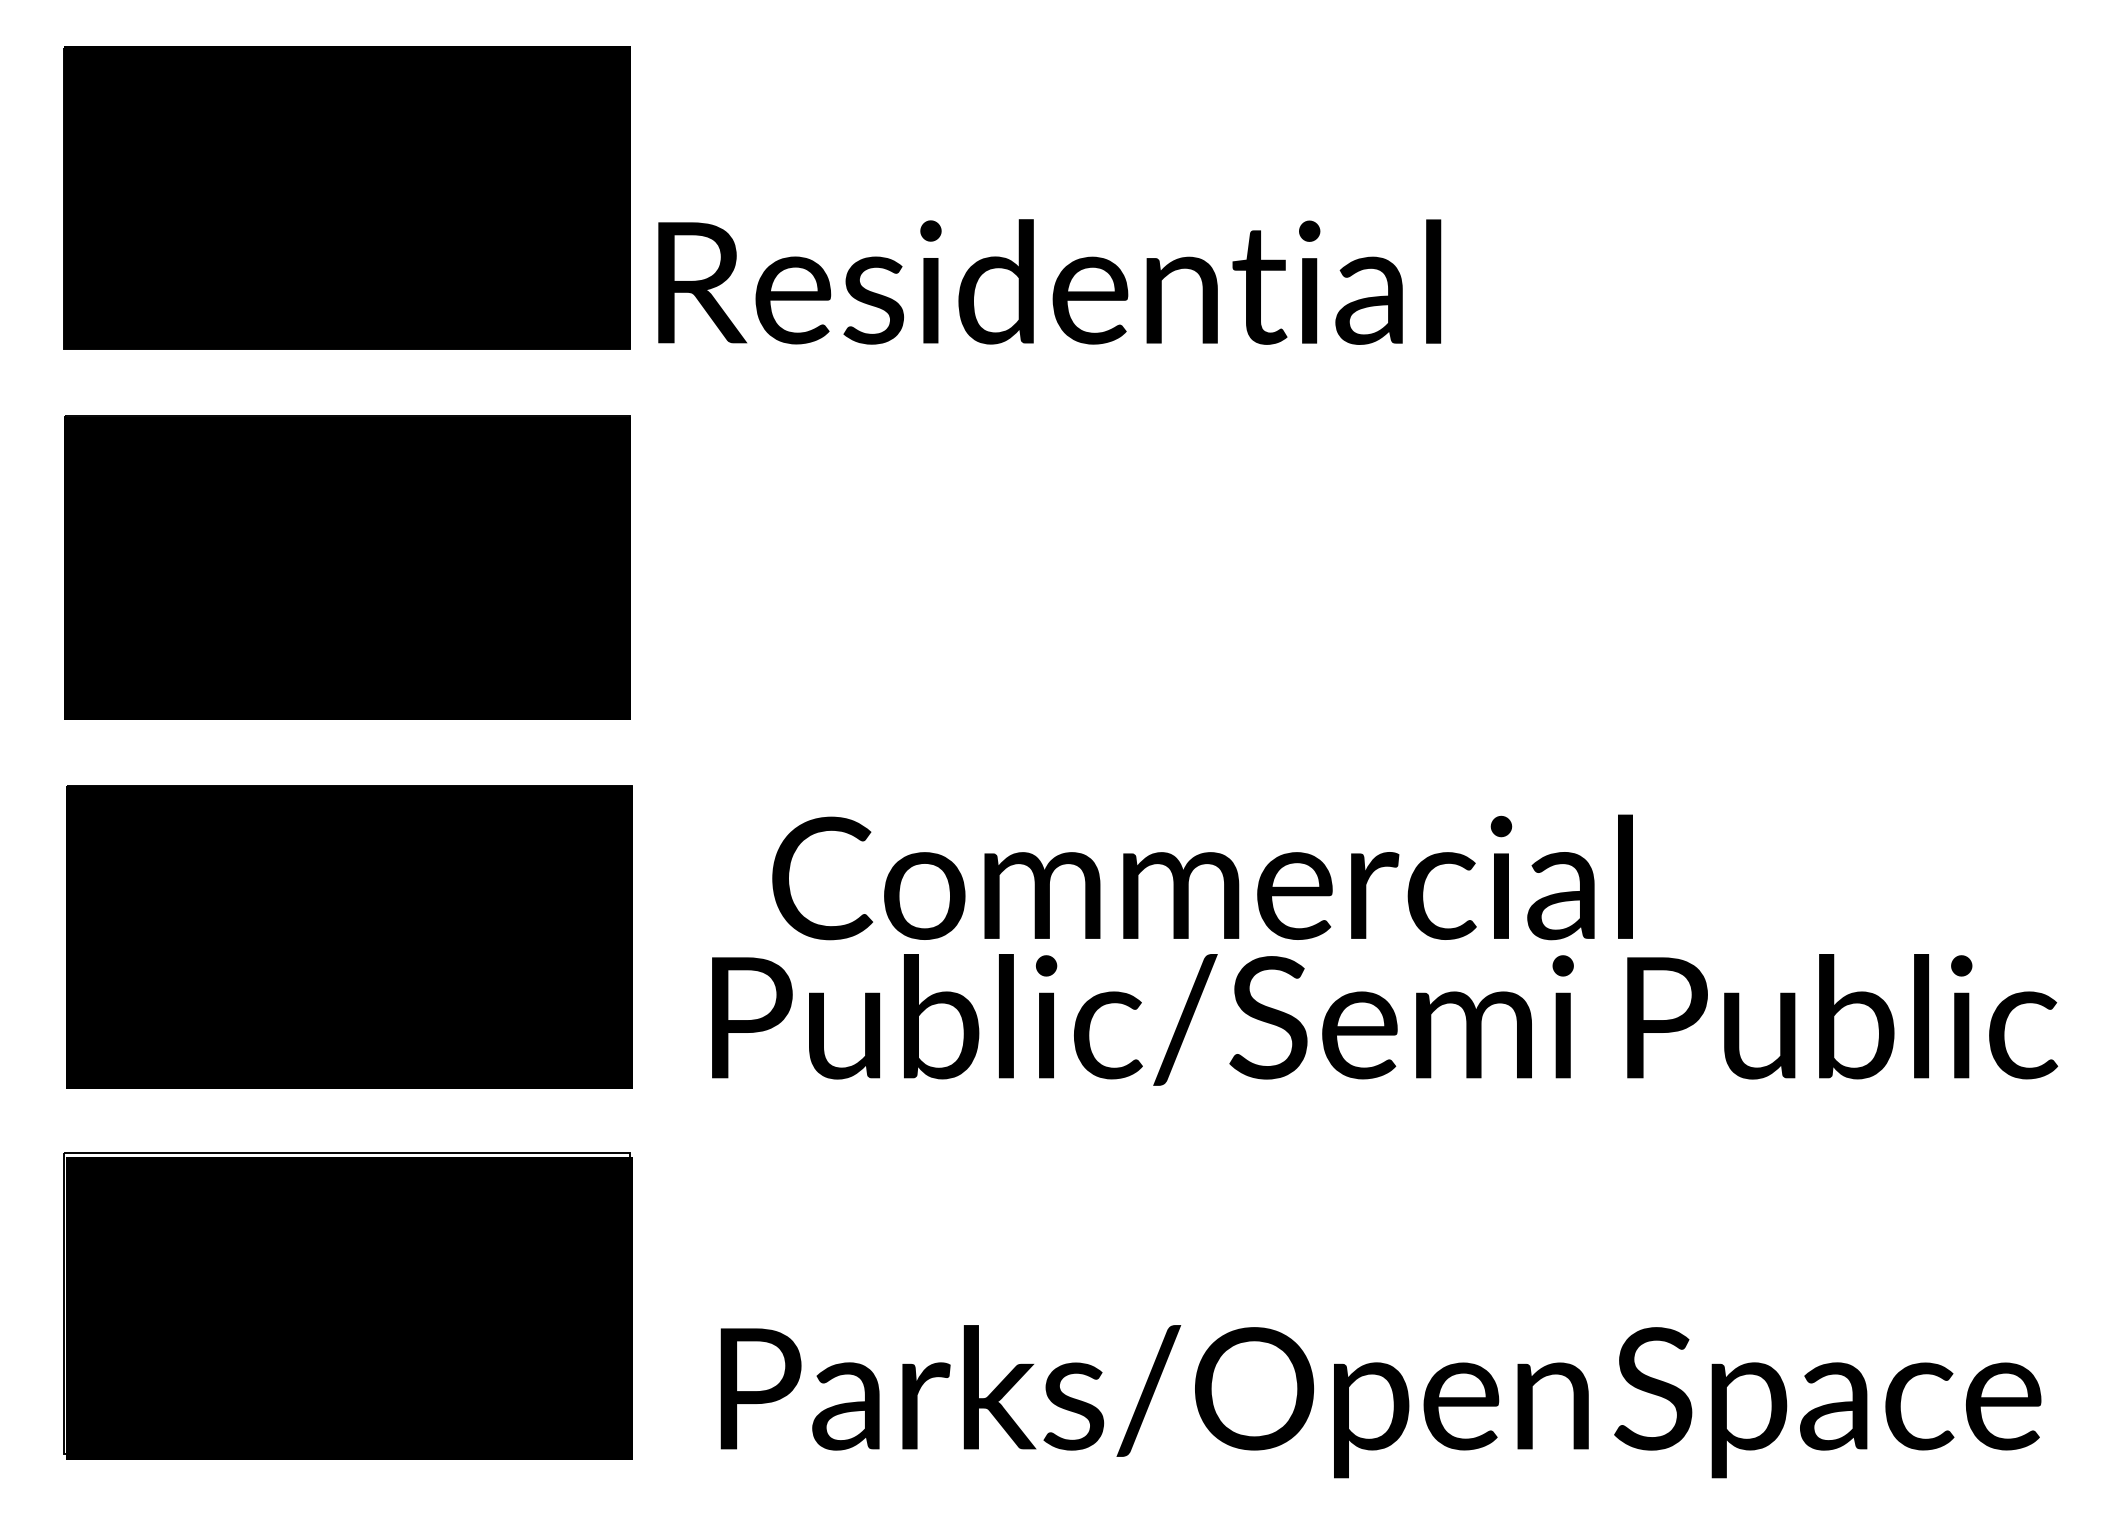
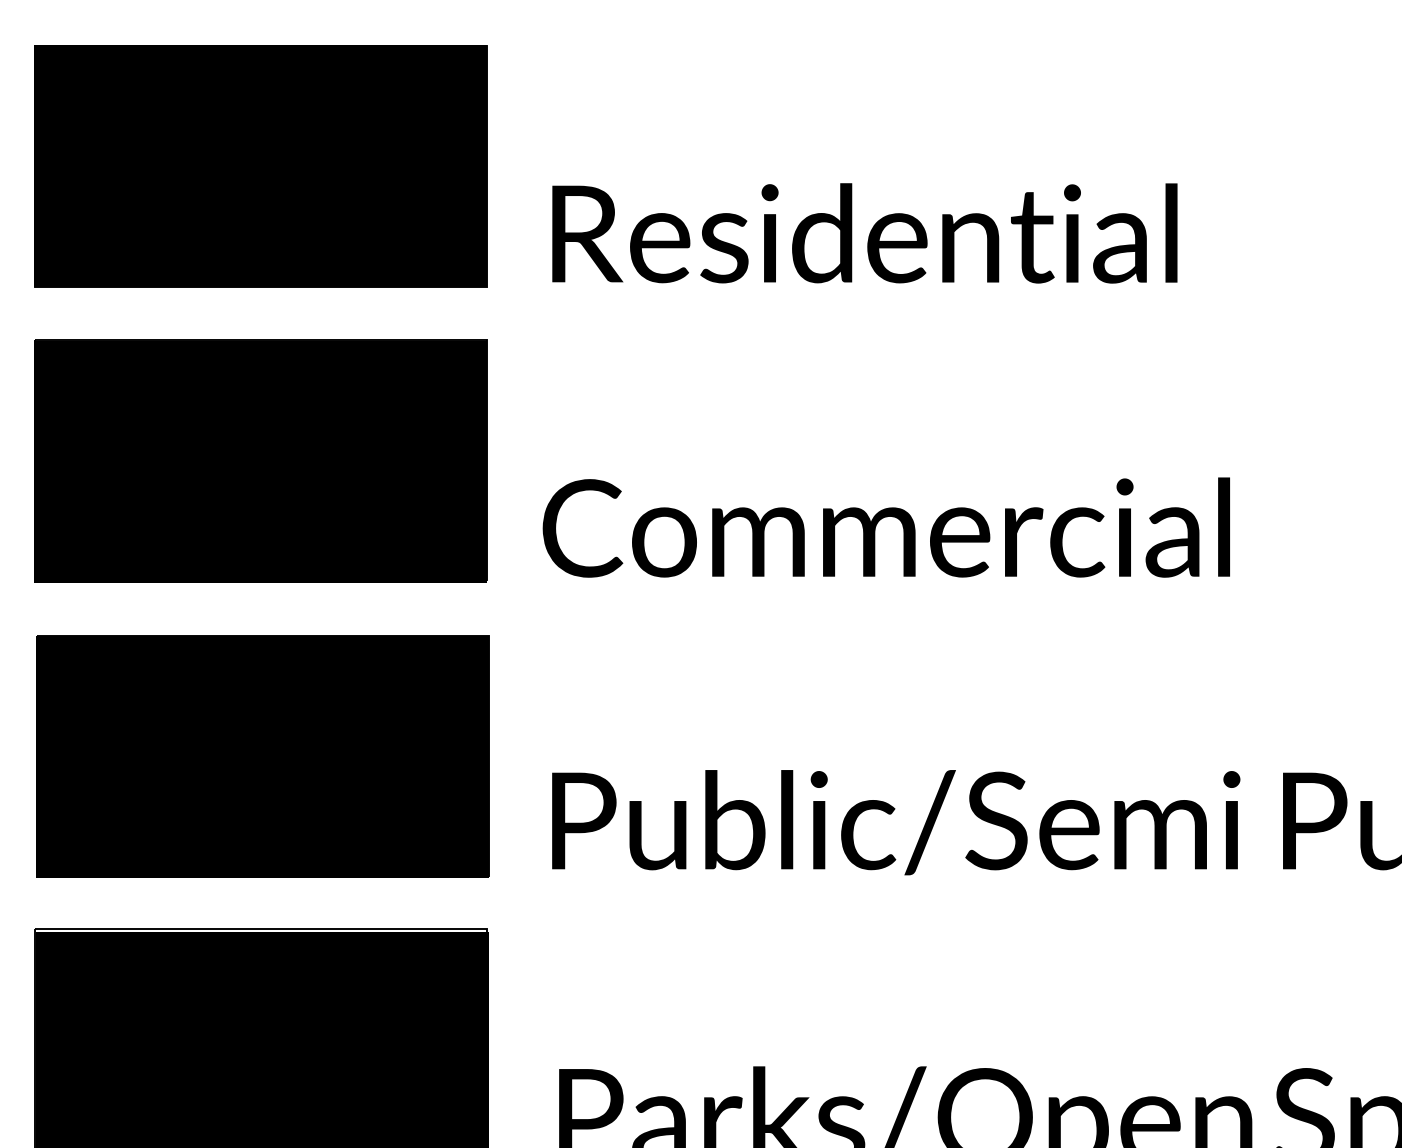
text: (1049, 281) -> (864, 232), moved
text: (1202, 877) -> (886, 527), moved

